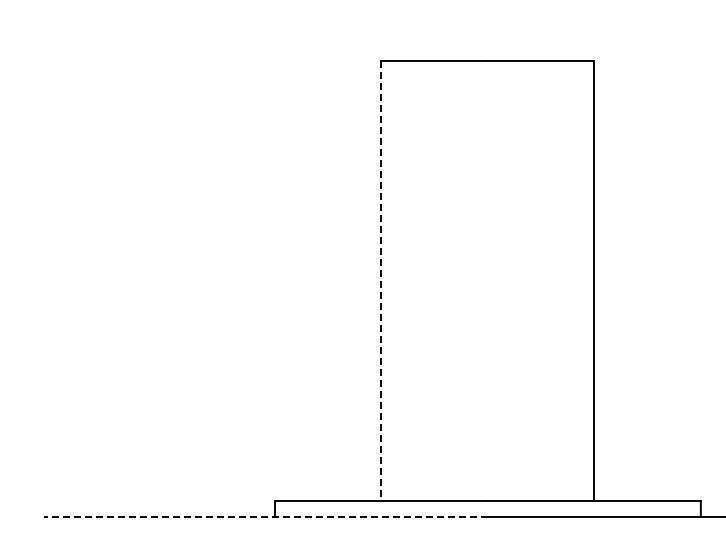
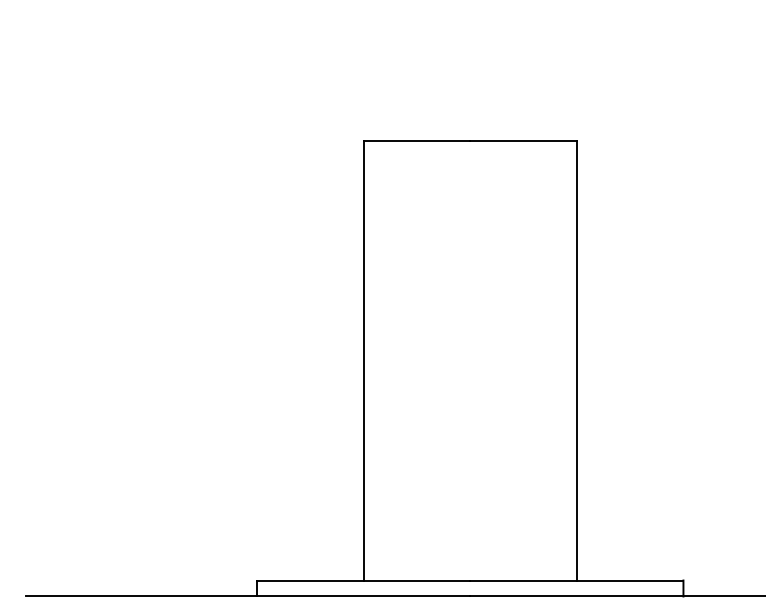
line: (380, 280) -> (363, 360), dashed -> solid
line: (265, 516) -> (248, 596), dashed -> solid

